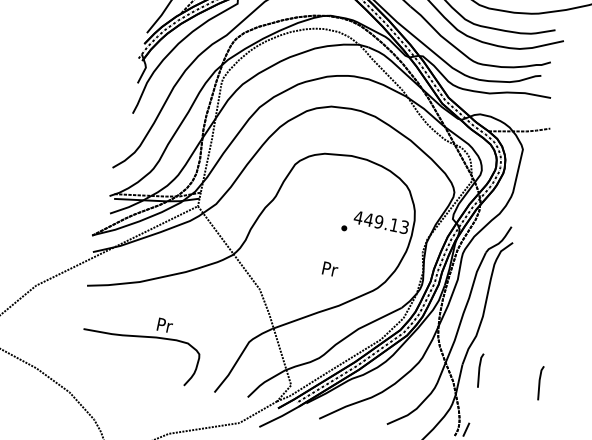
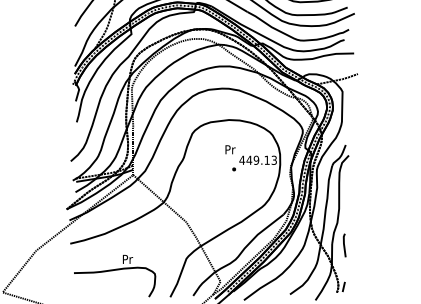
text: (330, 268) -> (230, 149), moved
line: (539, 383) -> (386, 245), removed

